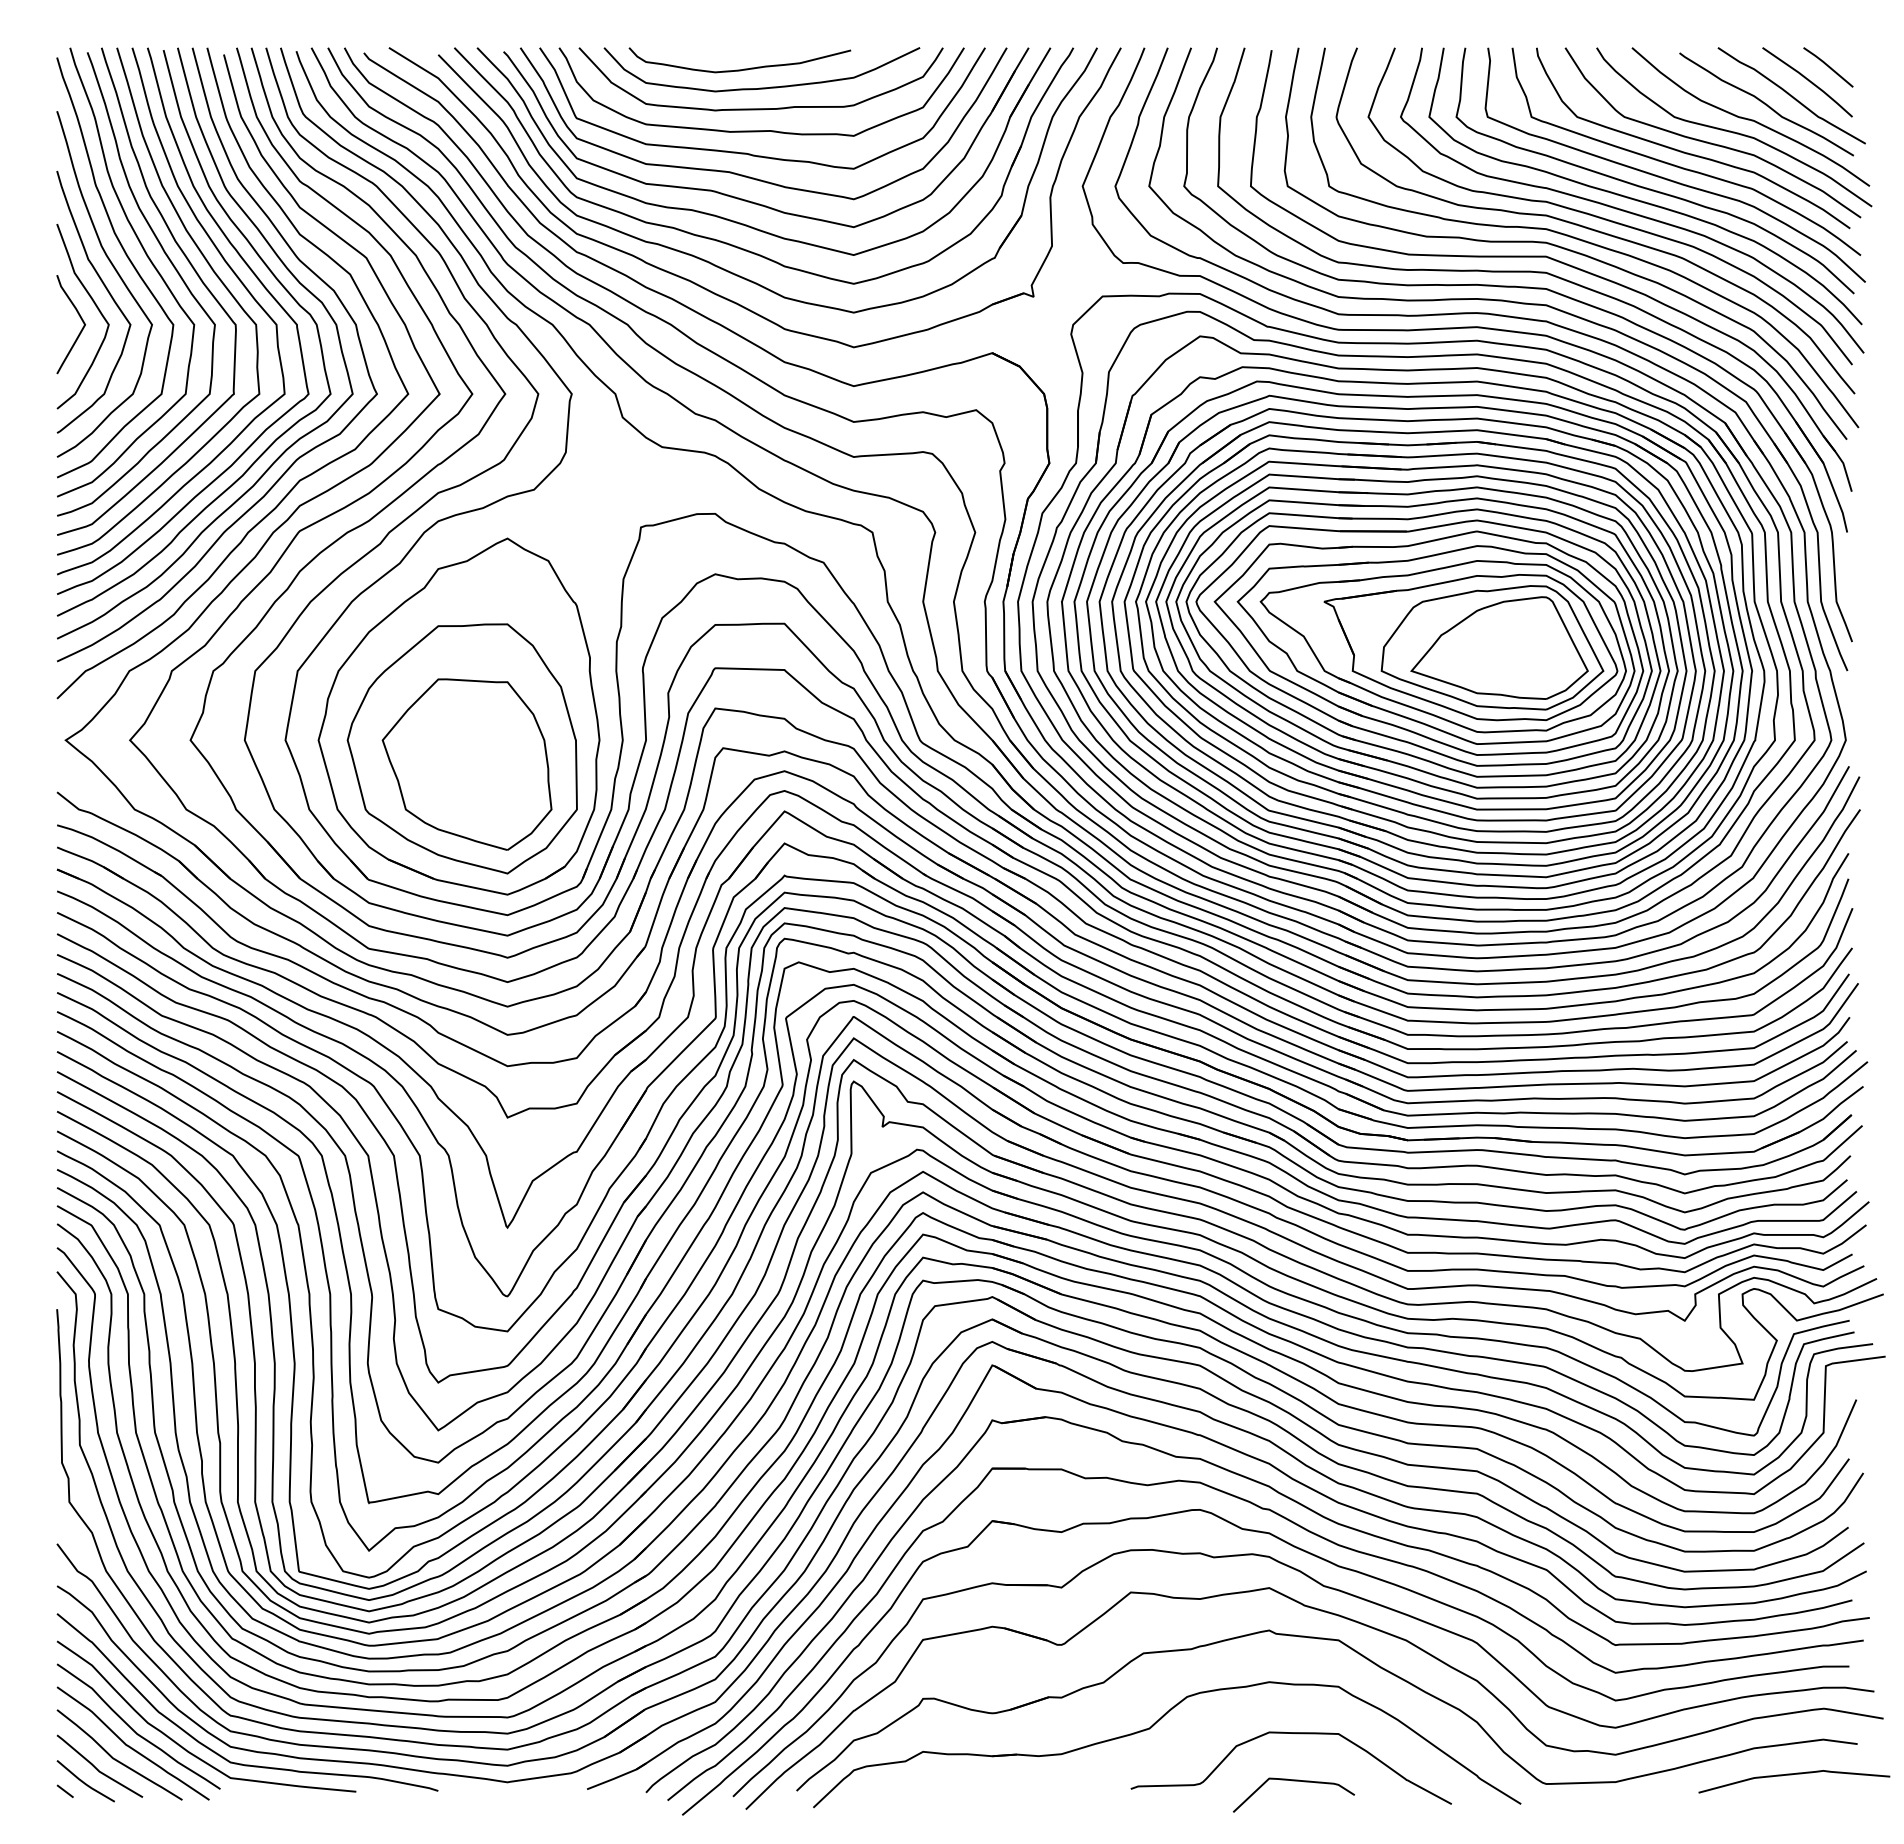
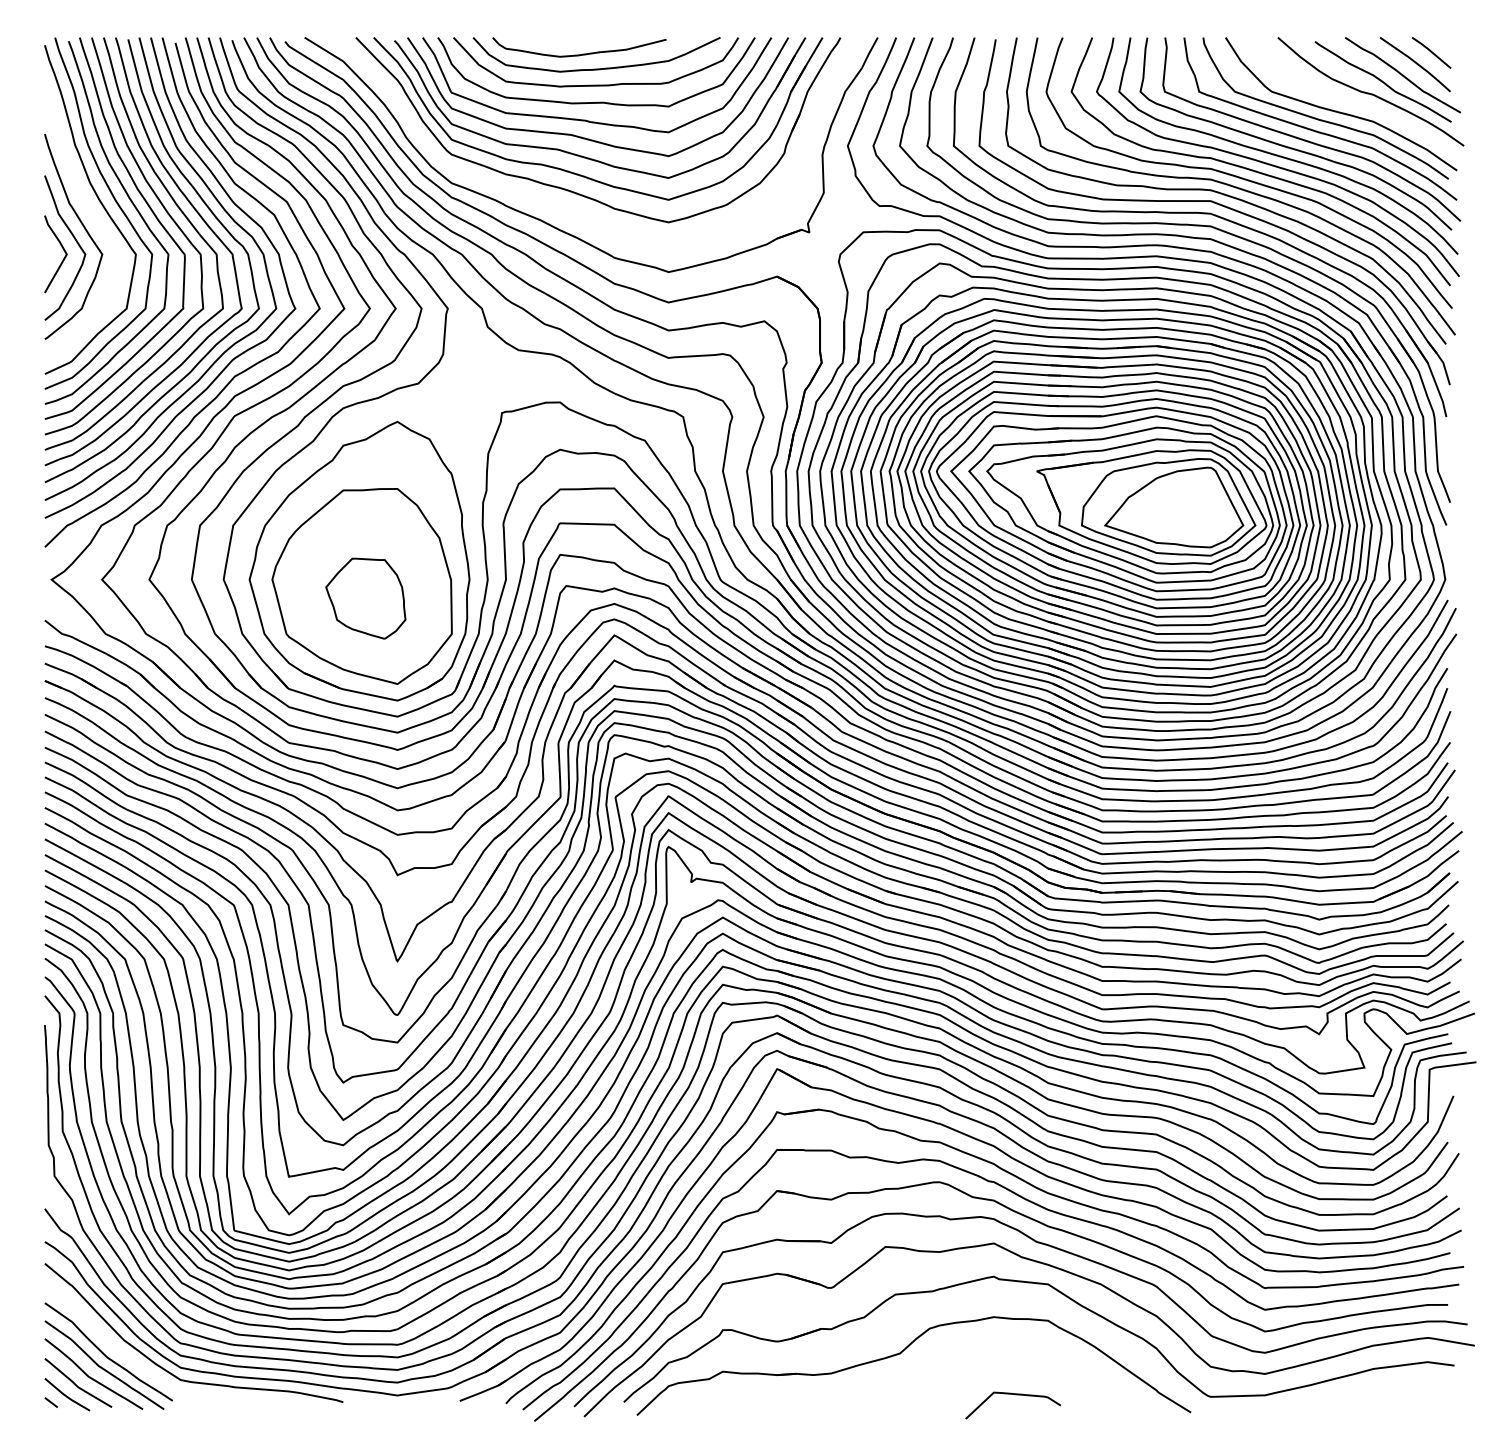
curve: (1734, 131) -> (1358, 103), removed
part: (731, 271) -> (572, 212), removed
curve: (118, 276) -> (92, 216), removed
part: (466, 764) -> (365, 598), size x0.6
curve: (1298, 1734) -> (1016, 1358), removed
curve: (184, 1747) -> (144, 1368), removed
curve: (1792, 1775) -> (1403, 1390), removed

